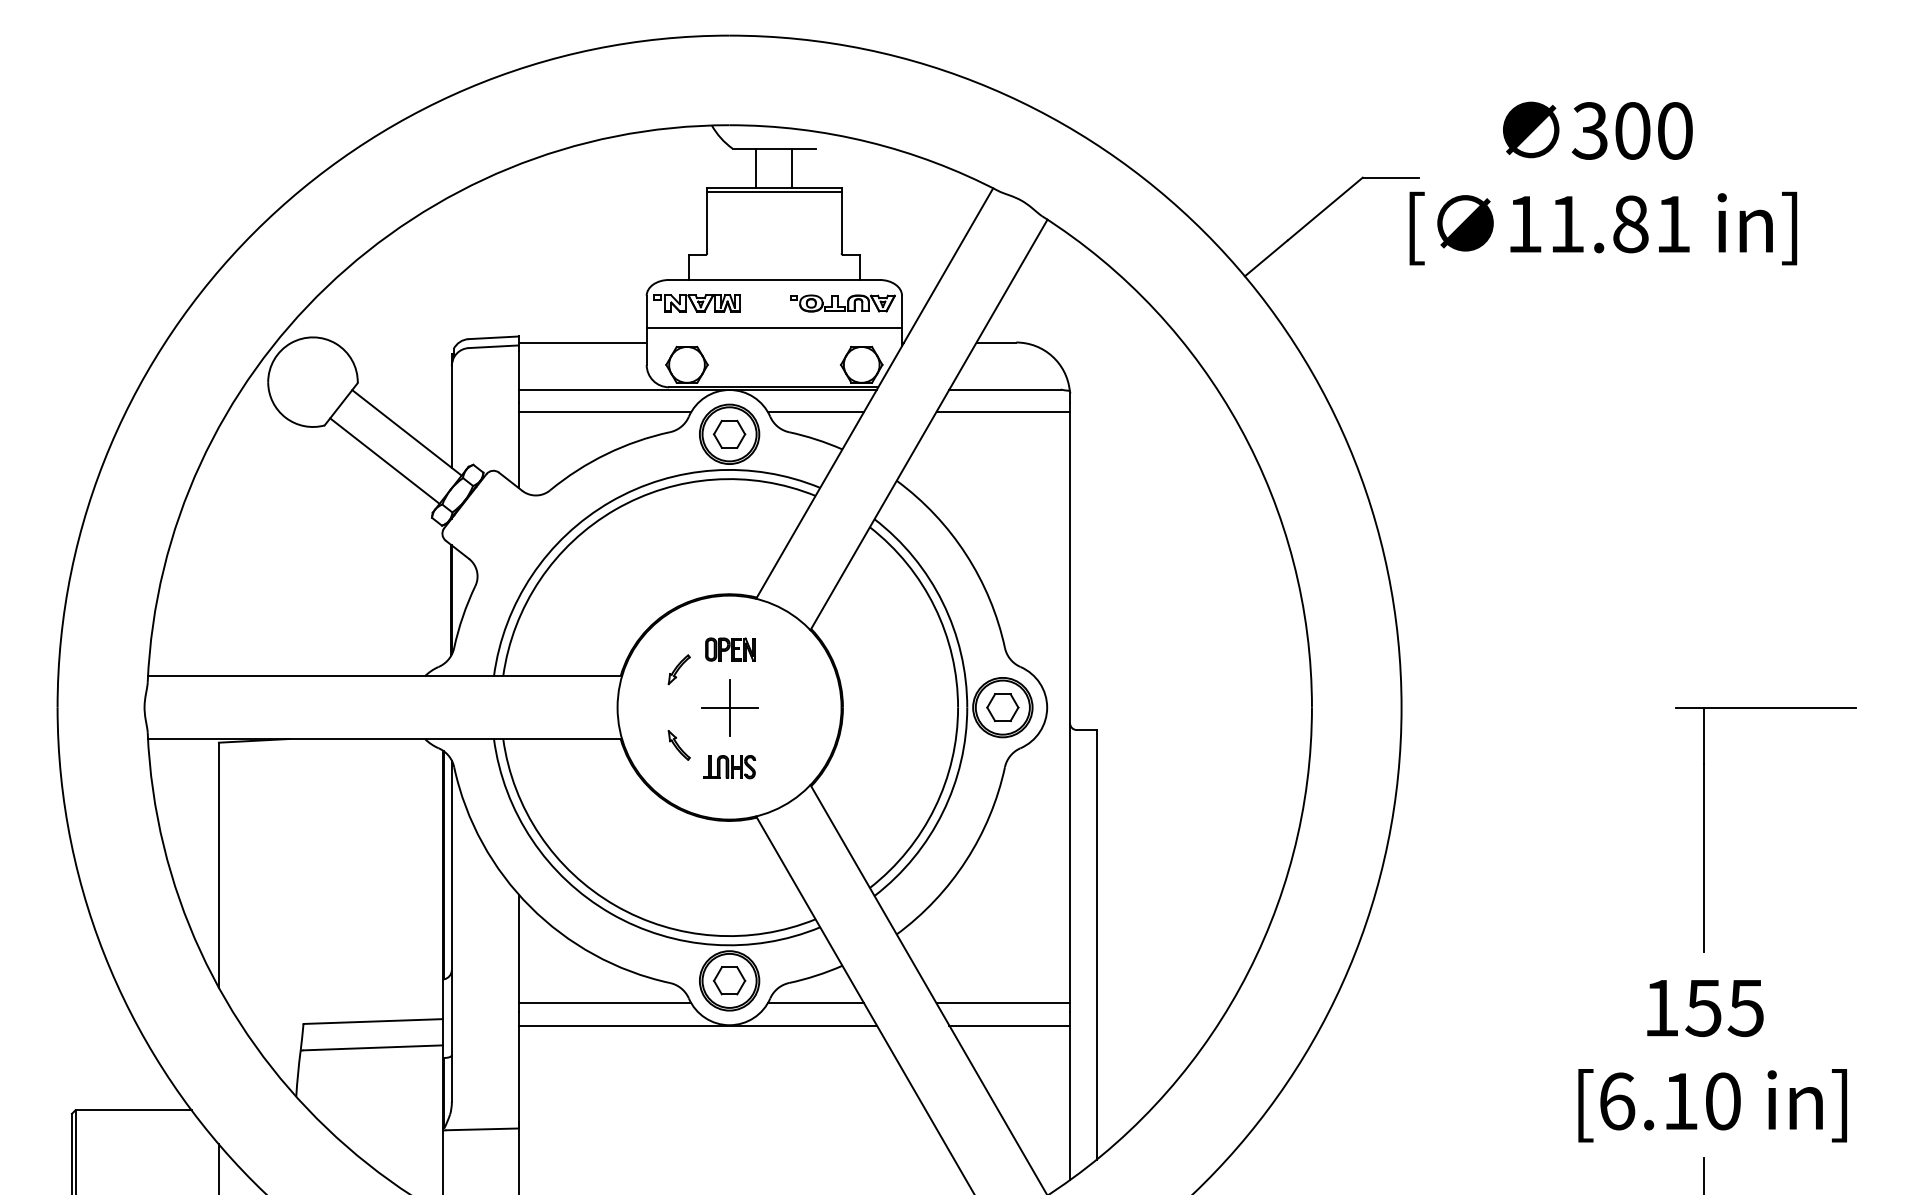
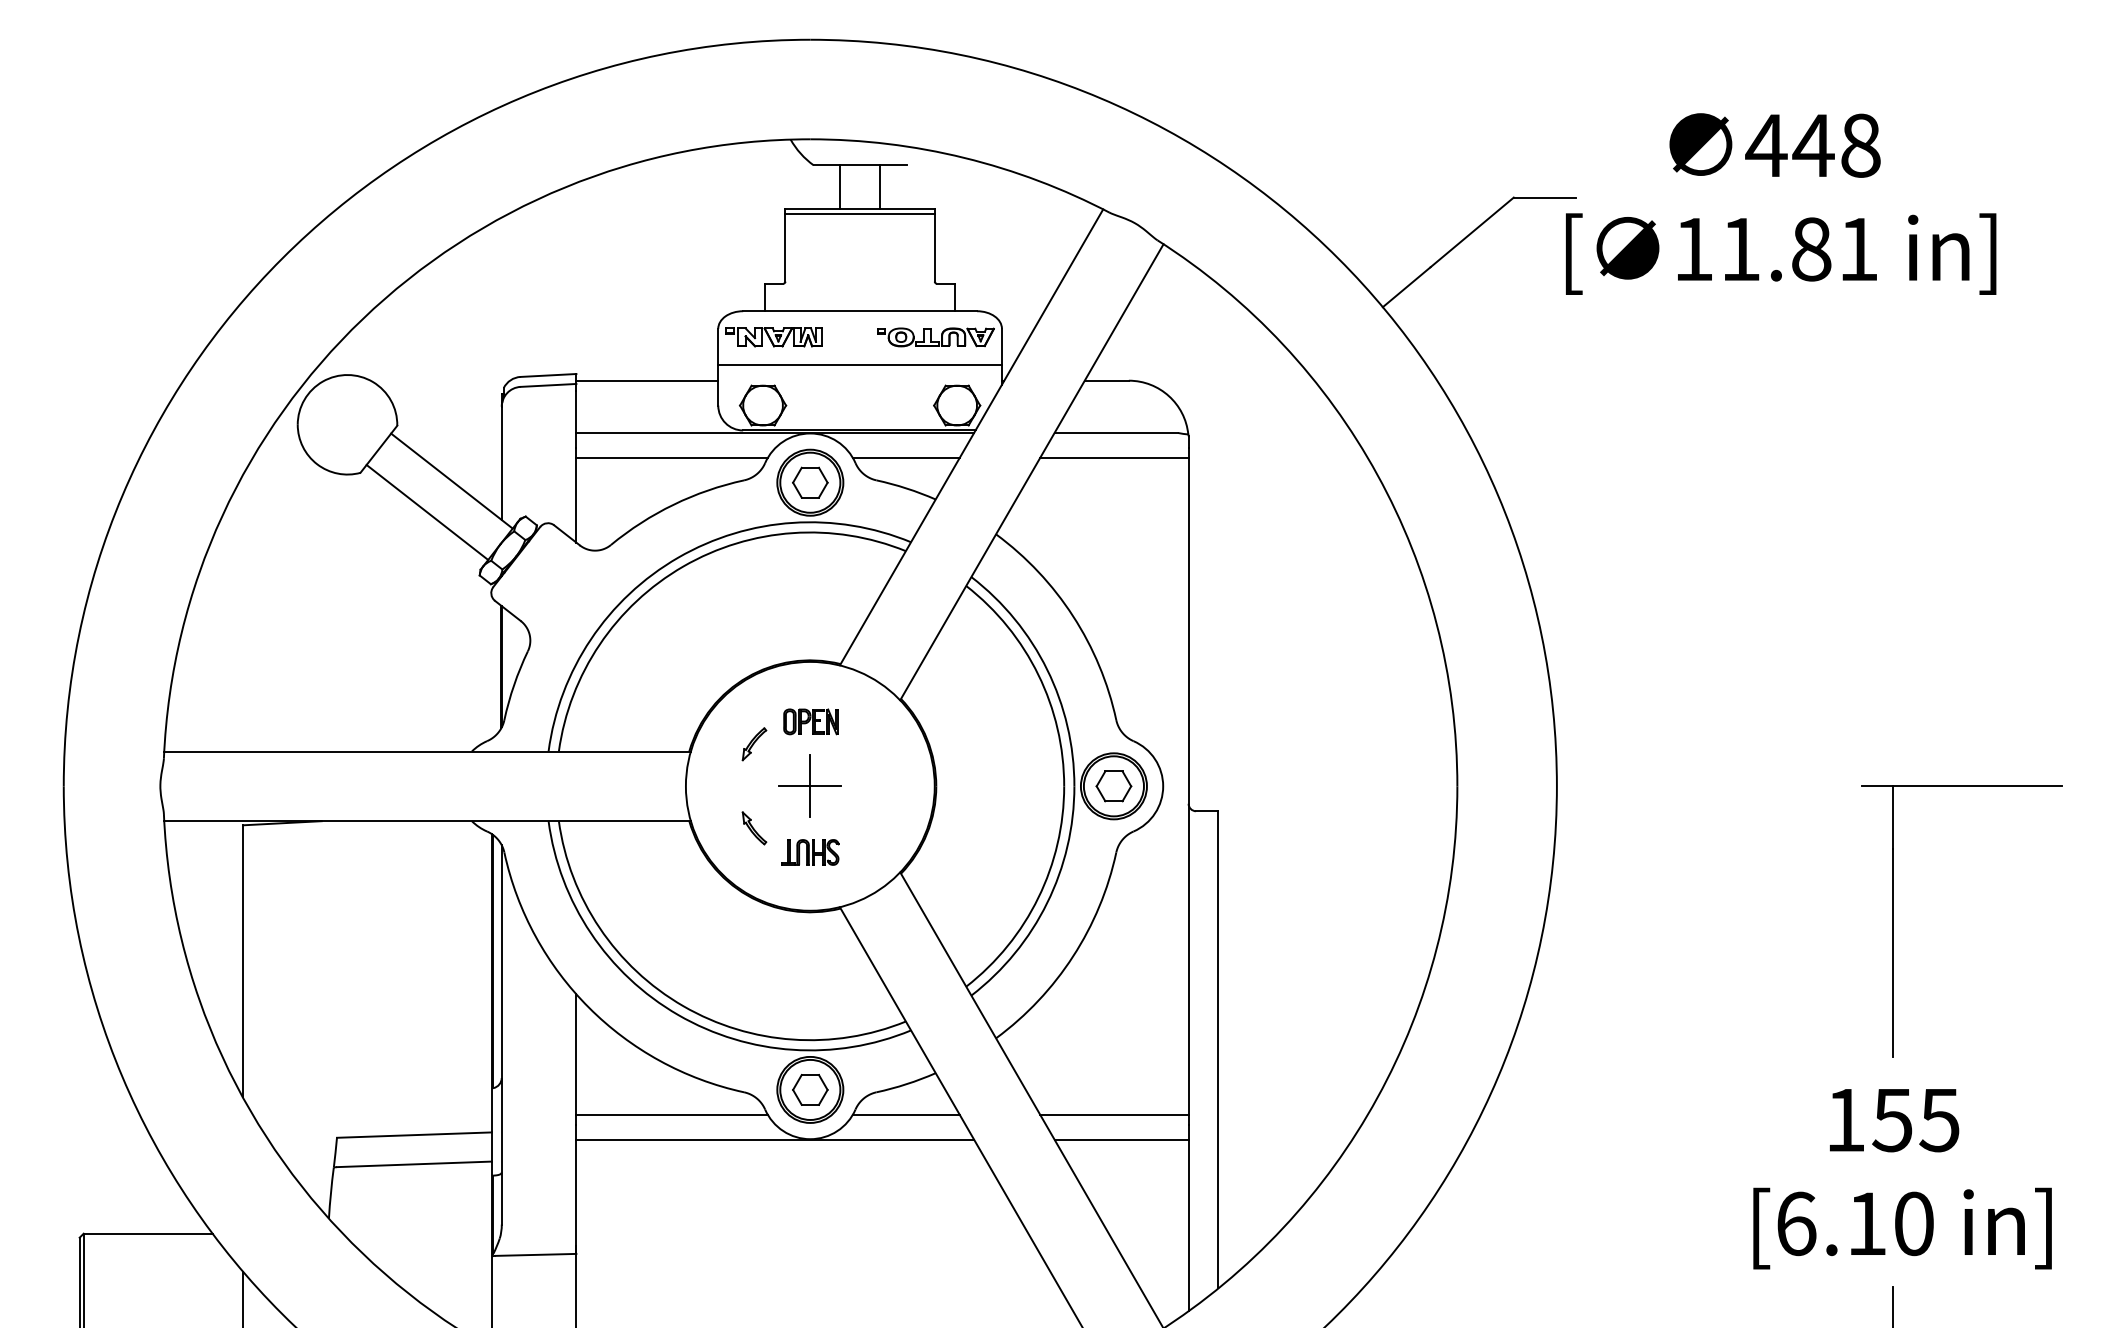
text: (1631, 130) -> (1812, 145), 300 -> 448

